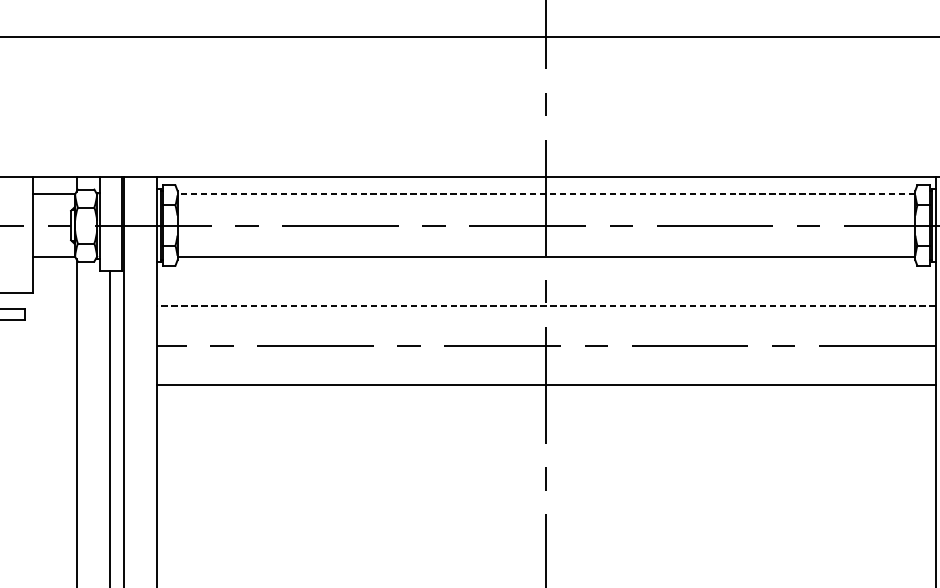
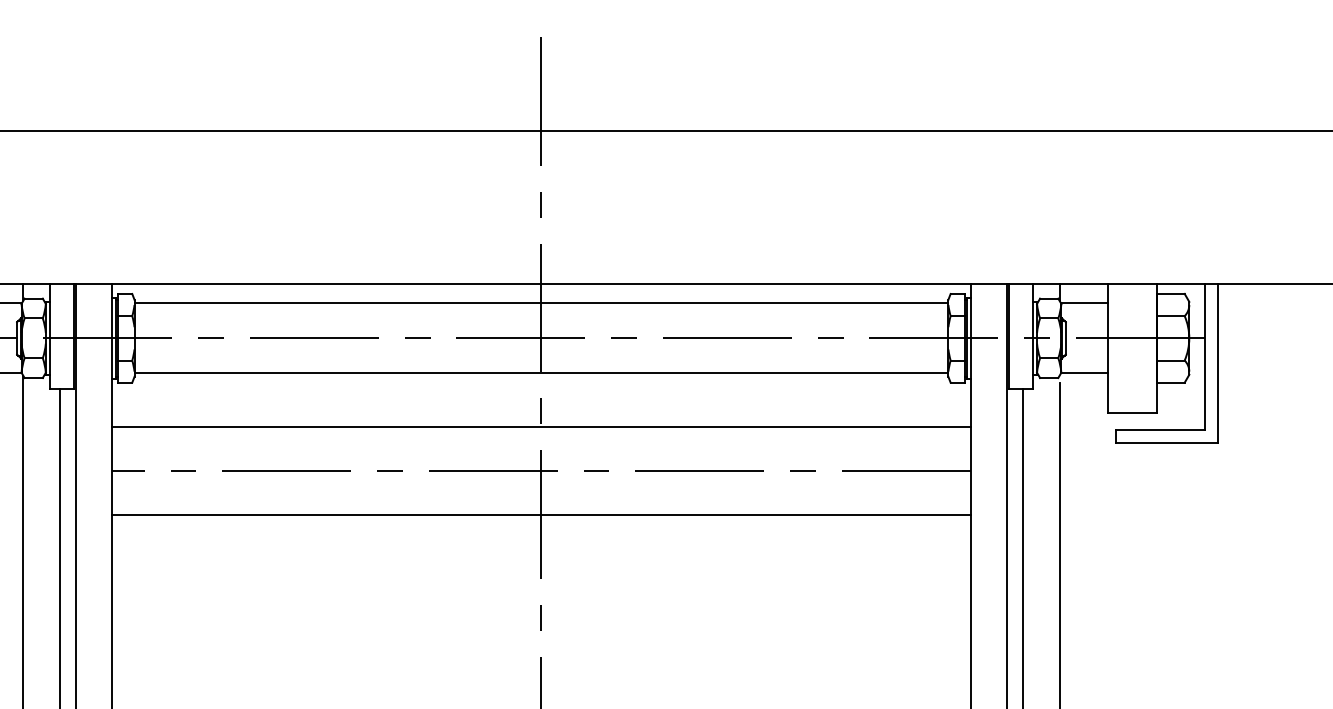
line: (546, 194) -> (541, 303), dashed -> solid
line: (545, 305) -> (540, 426), dashed -> solid

